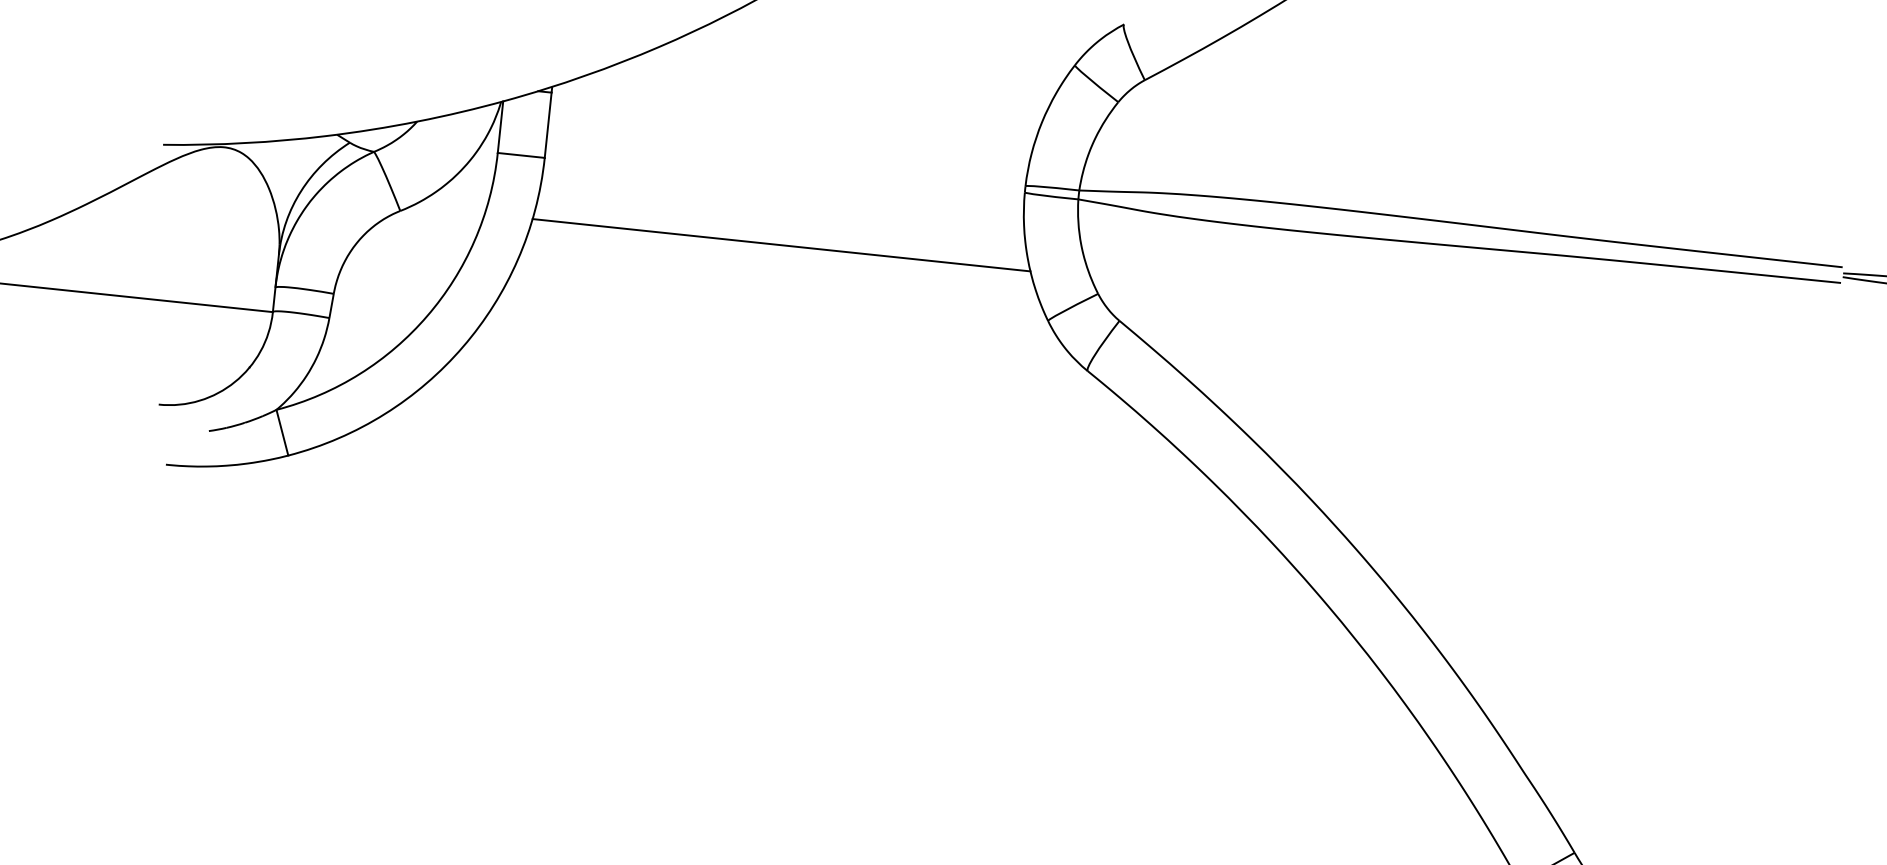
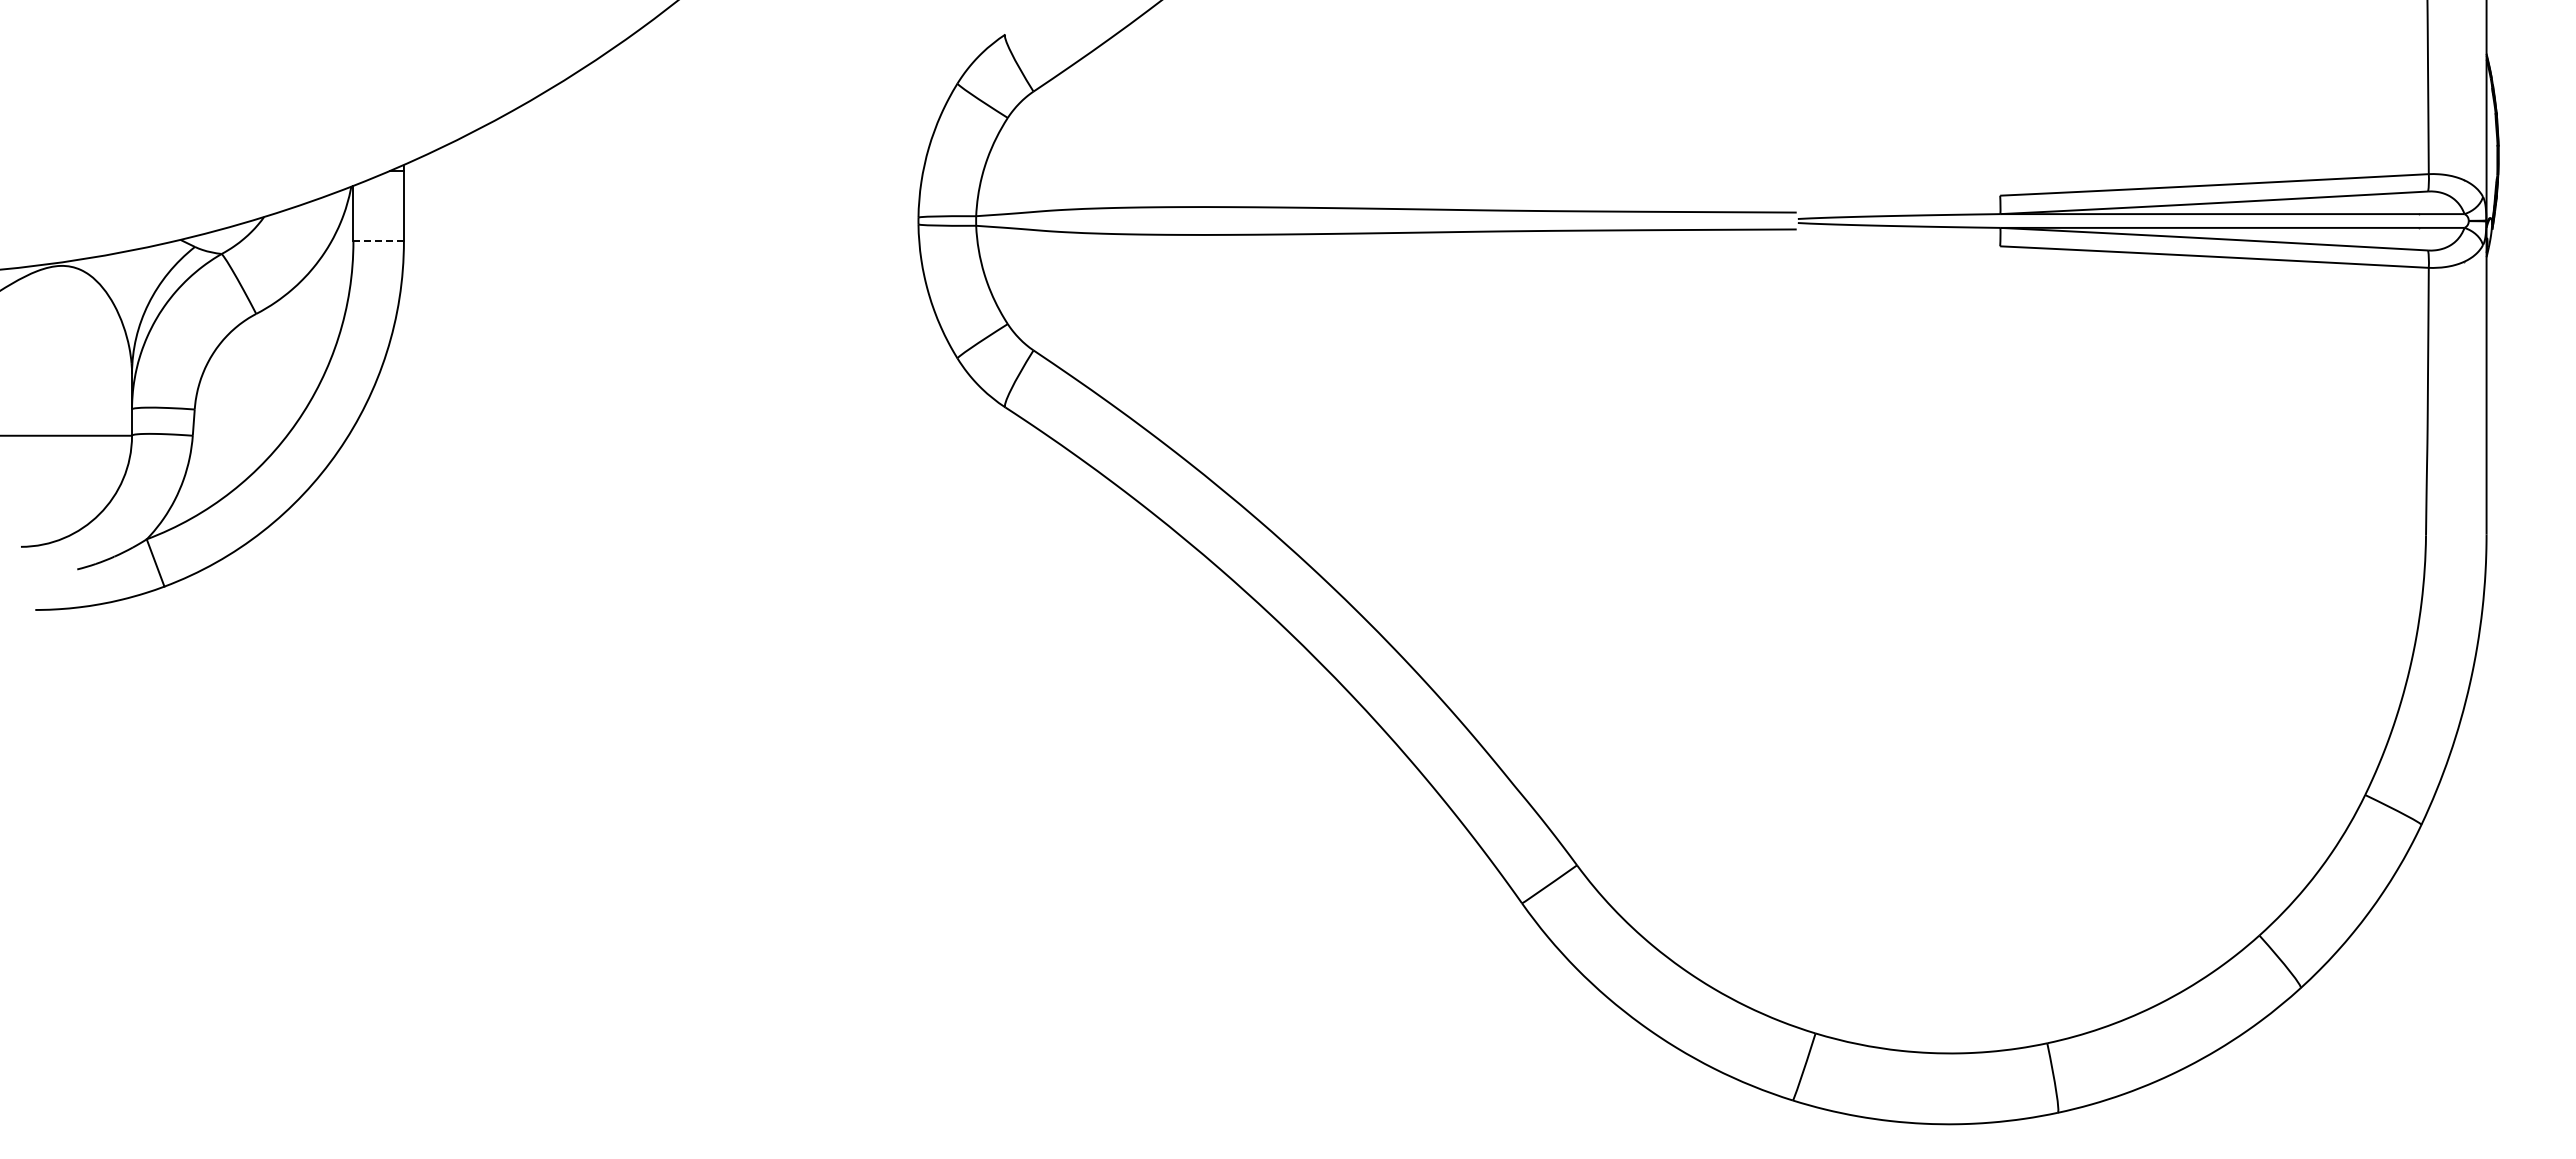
line: (521, 155) -> (379, 241), solid -> dashed
line: (781, 245) -> (665, 307), removed

